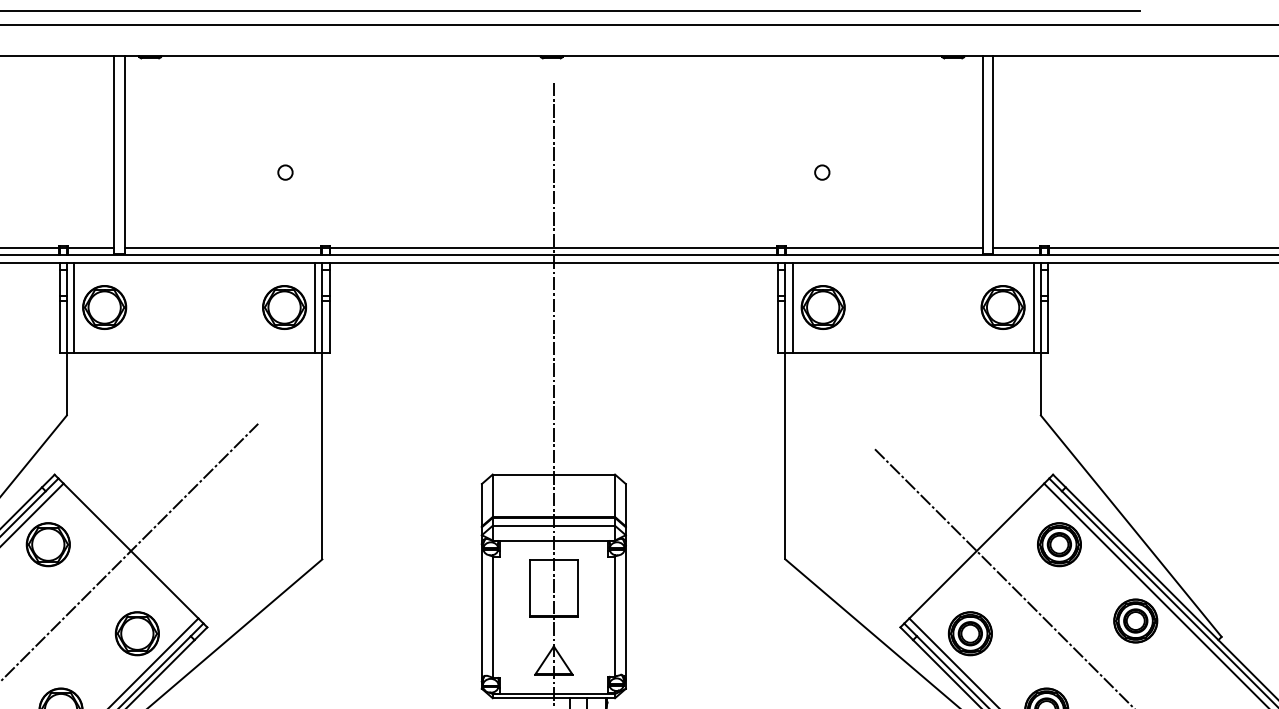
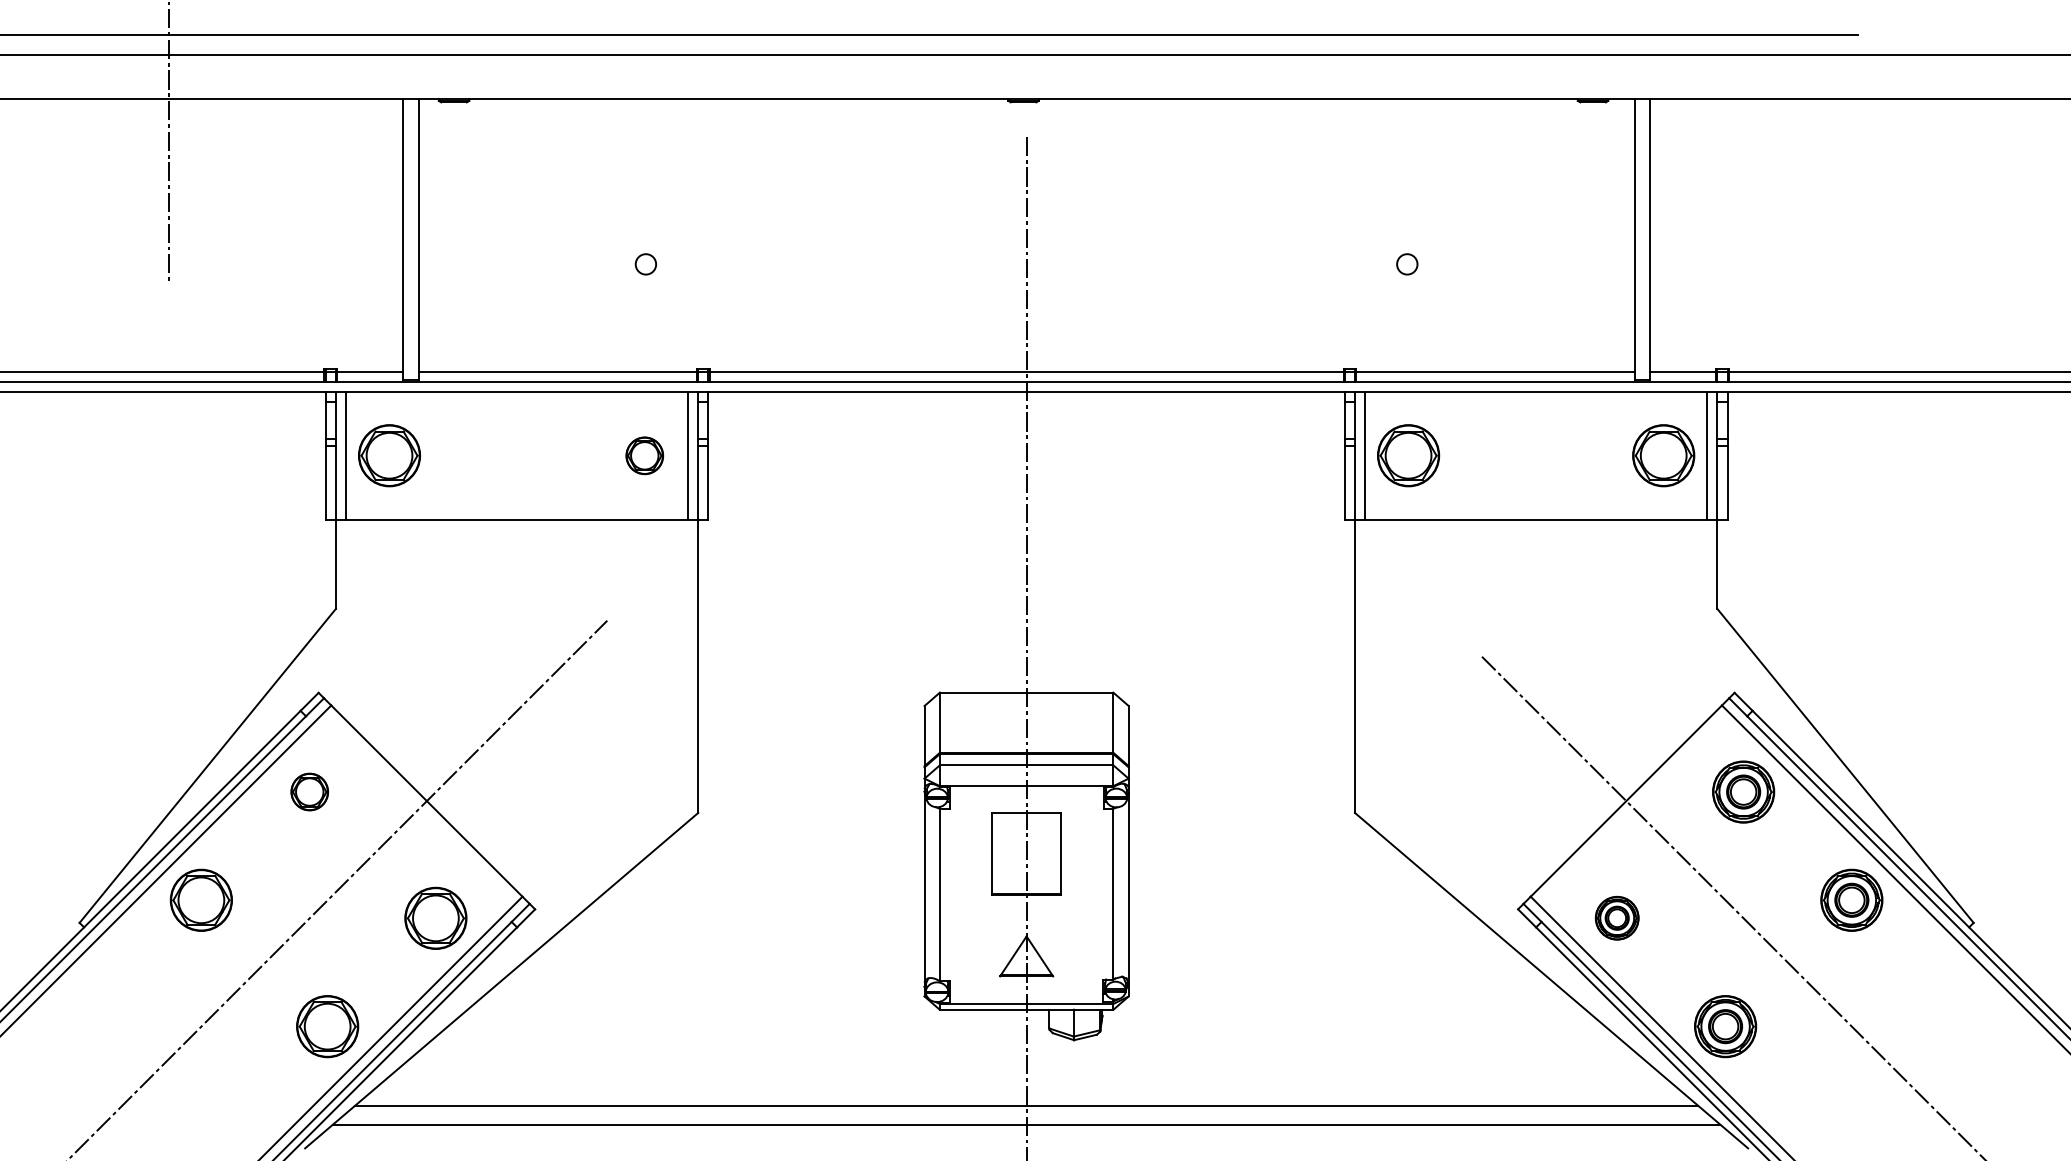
part: (284, 307) -> (644, 455), size x0.6
part: (48, 544) -> (309, 791), size x0.6
part: (969, 633) -> (1616, 917), size x0.7

